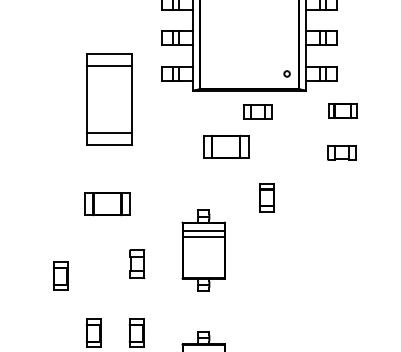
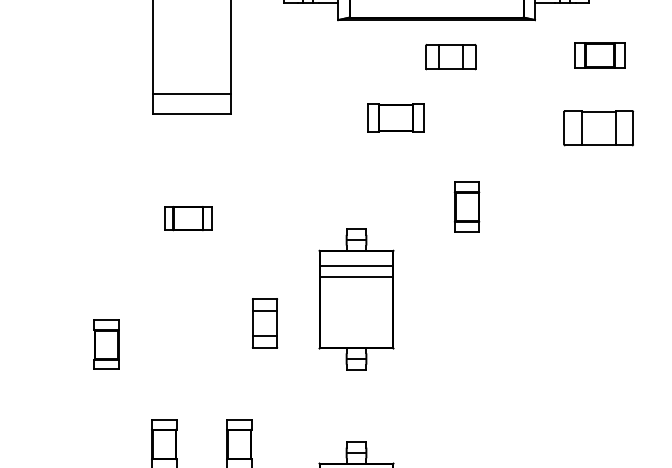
part: (226, 146) -> (396, 117), size x0.7
part: (341, 152) -> (597, 128), size x1.4
part: (107, 204) -> (188, 218), size x0.6
part: (137, 263) -> (265, 322), moved

